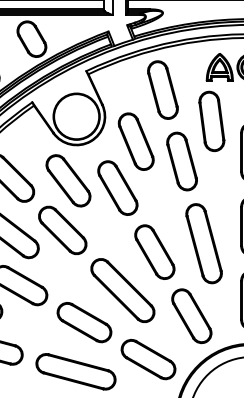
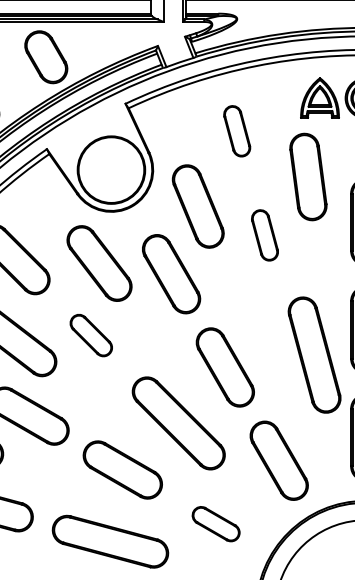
part: (162, 89) -> (236, 130), size x0.6
part: (181, 161) -> (264, 235), size x0.6
part: (62, 229) -> (90, 334), size x0.6
part: (203, 243) -> (313, 354), moved
part: (148, 359) -> (216, 523), size x0.6

